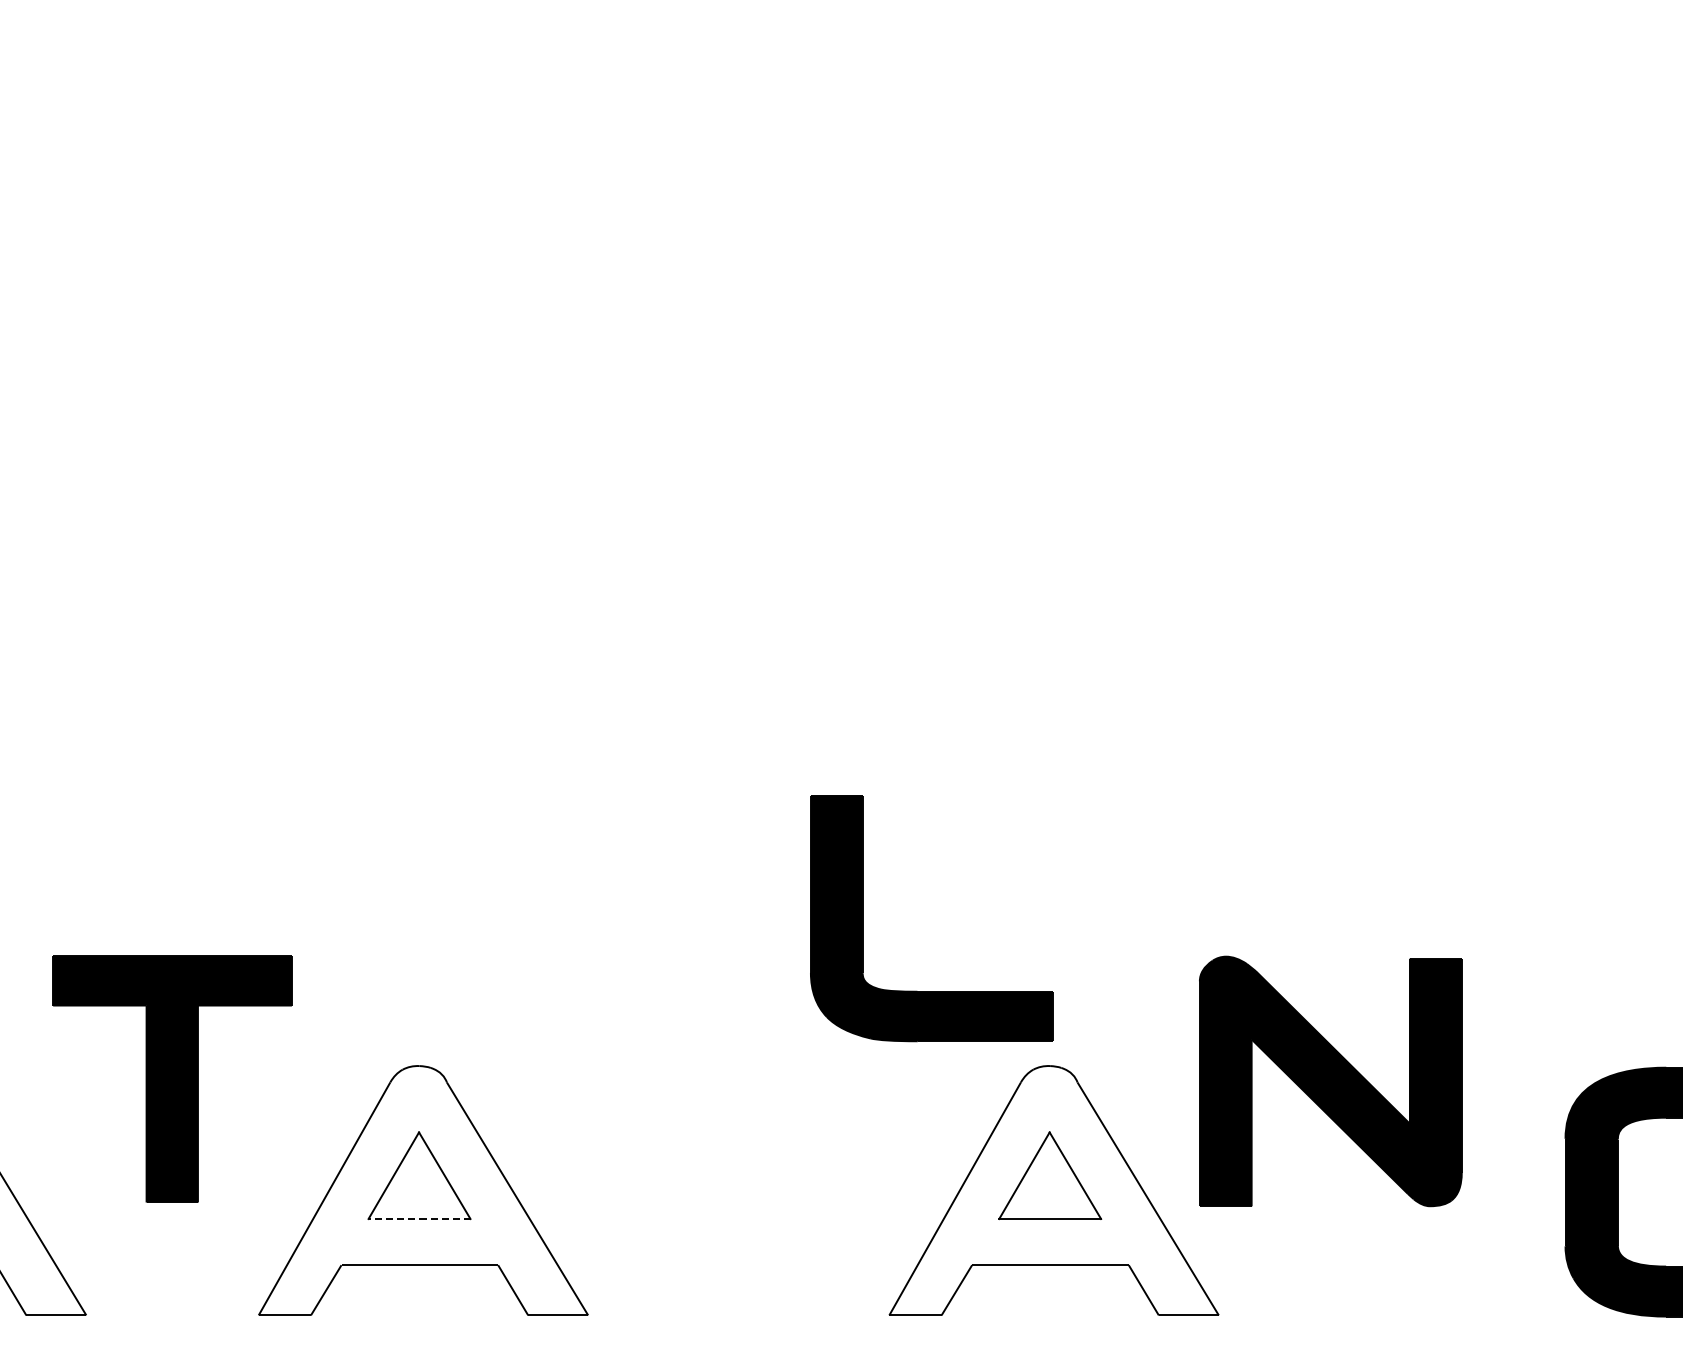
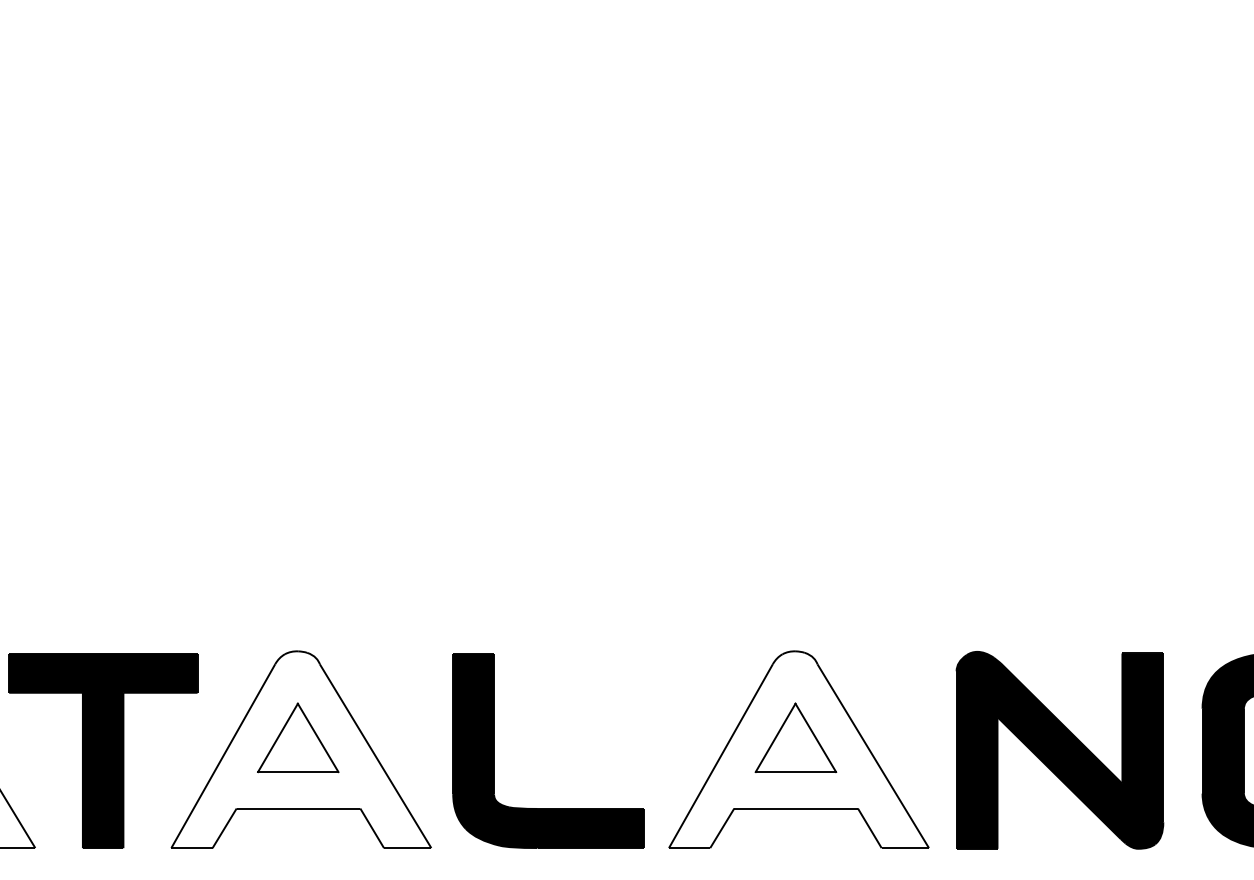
part: (863, 918) -> (494, 751), moved
part: (172, 1078) -> (103, 750), moved
part: (1330, 1081) -> (1059, 750), moved
line: (419, 1219) -> (298, 772), dashed -> solid

